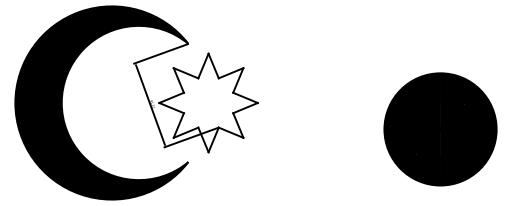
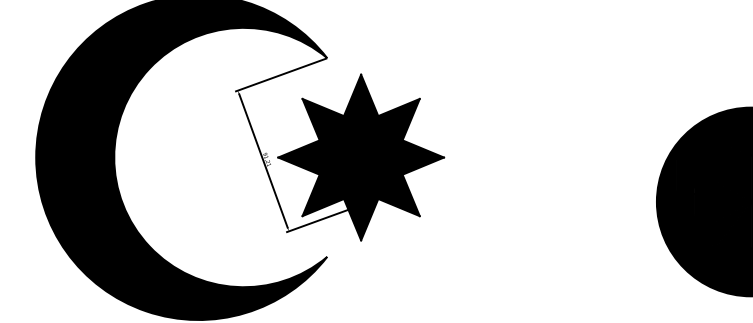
fill: (208, 102) -> (361, 156), added

